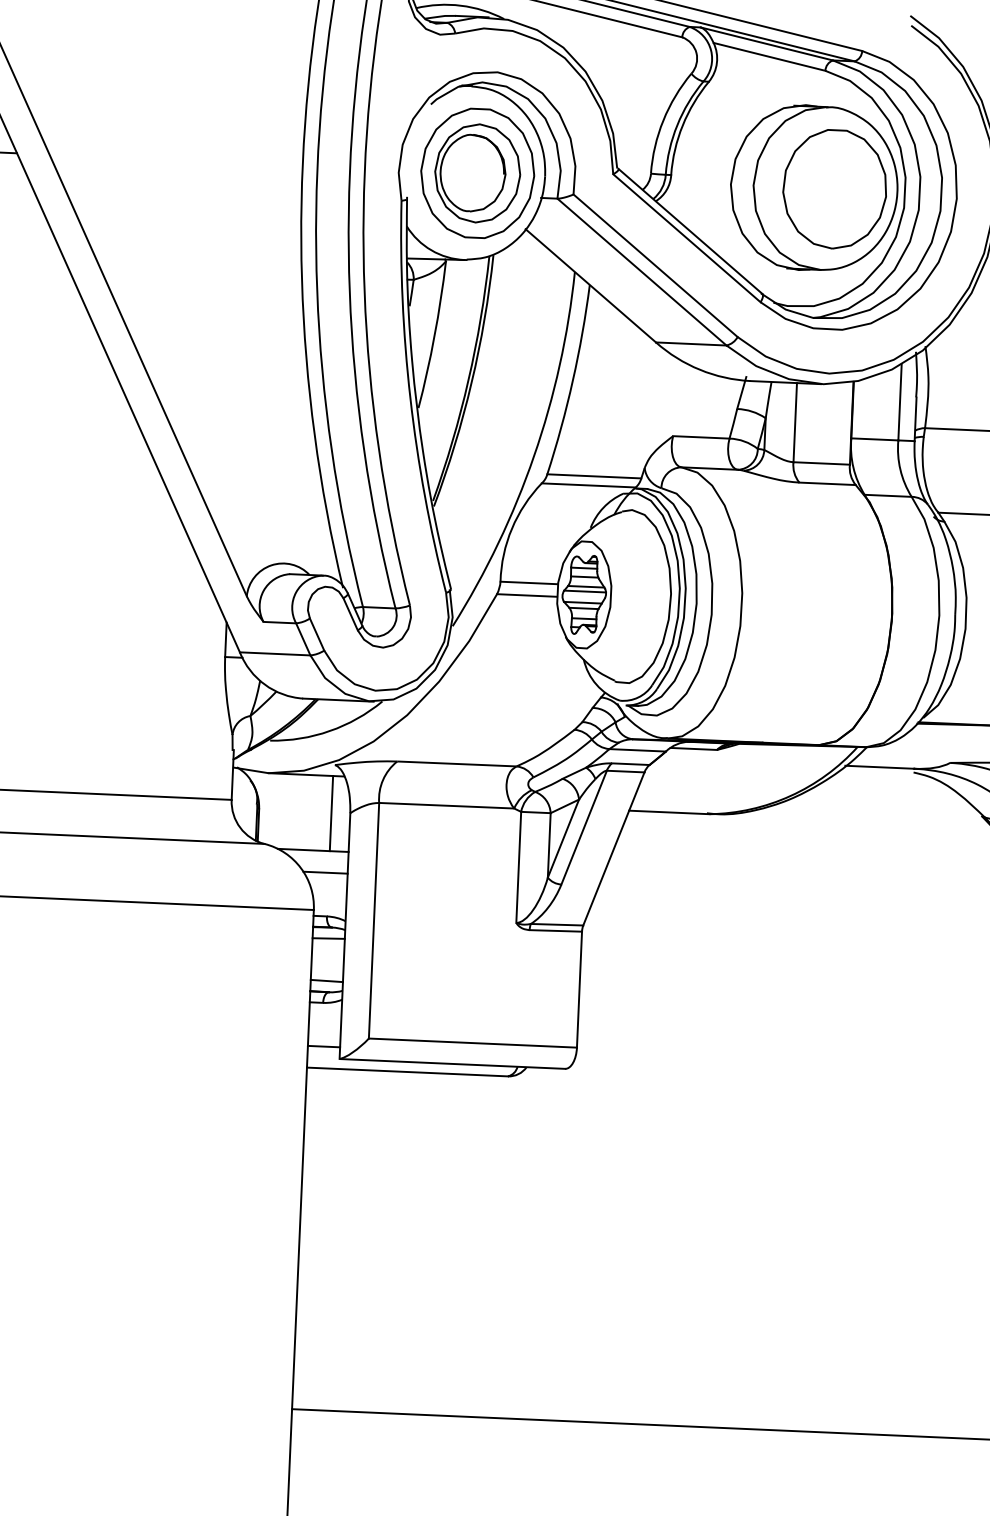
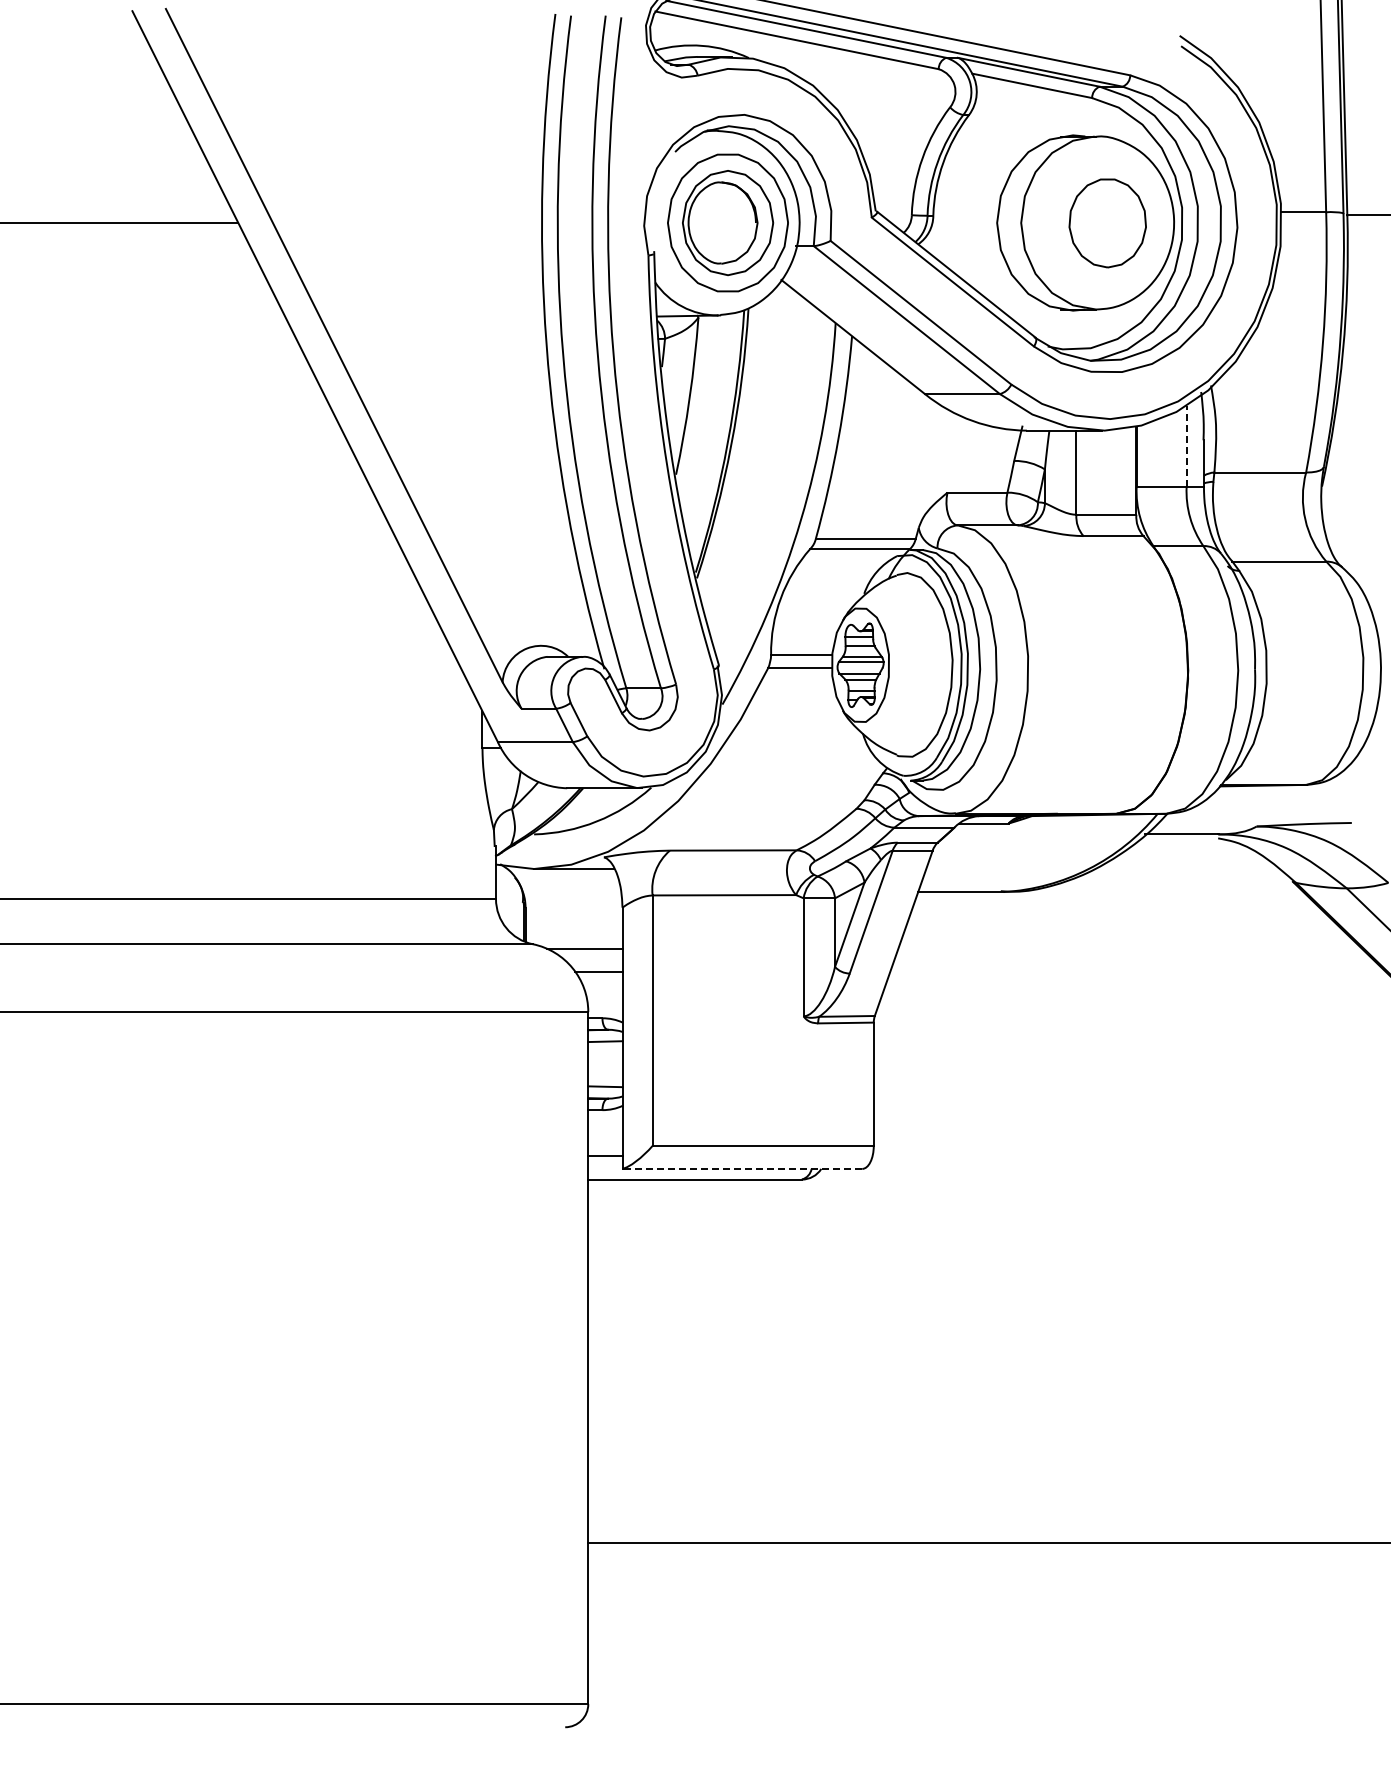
part: (834, 189) -> (1107, 223), size x0.7
line: (899, 401) -> (1186, 445), solid -> dashed
line: (331, 813) -> (602, 908), removed
line: (453, 1063) -> (743, 1168), solid -> dashed

